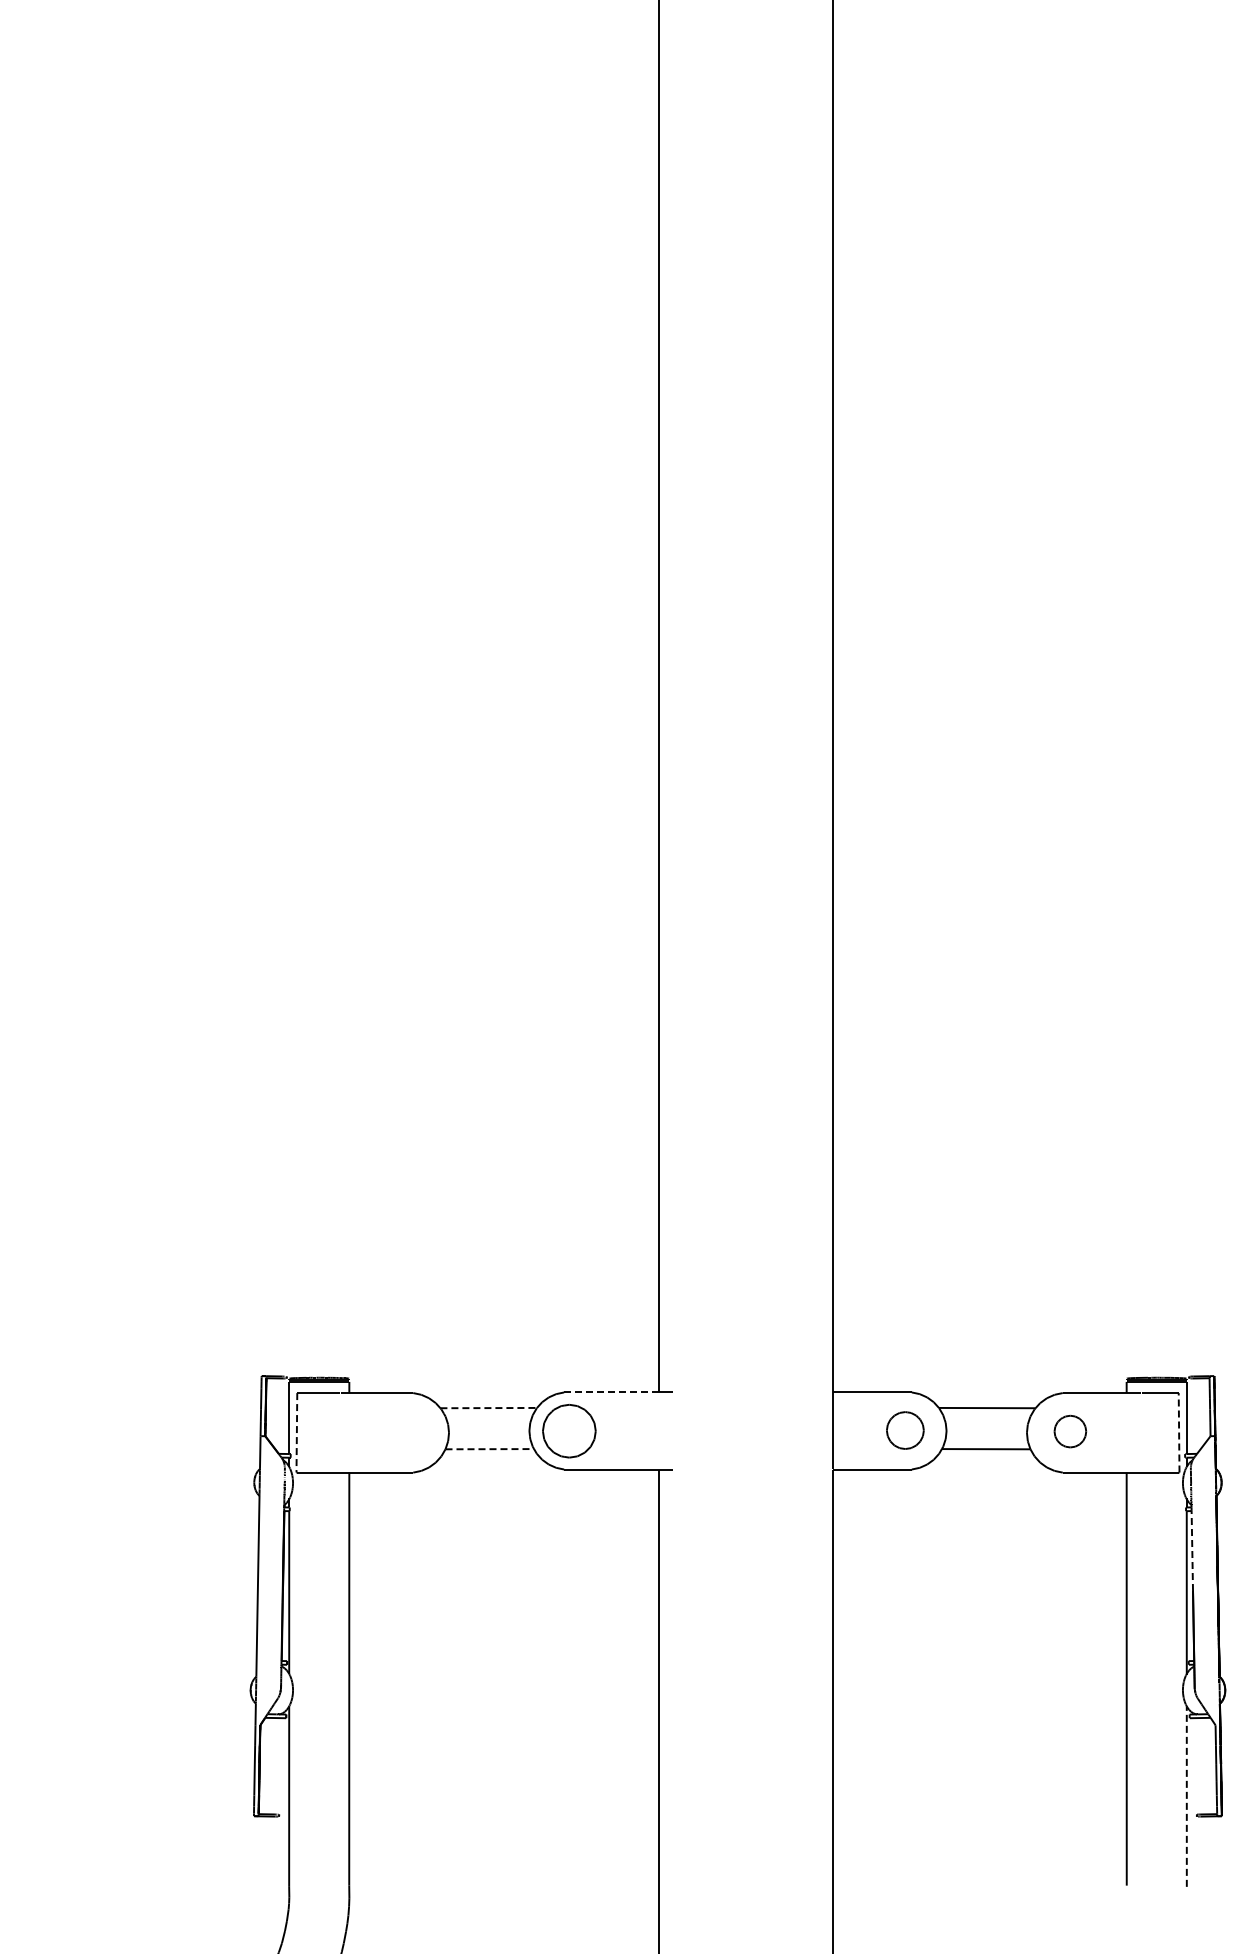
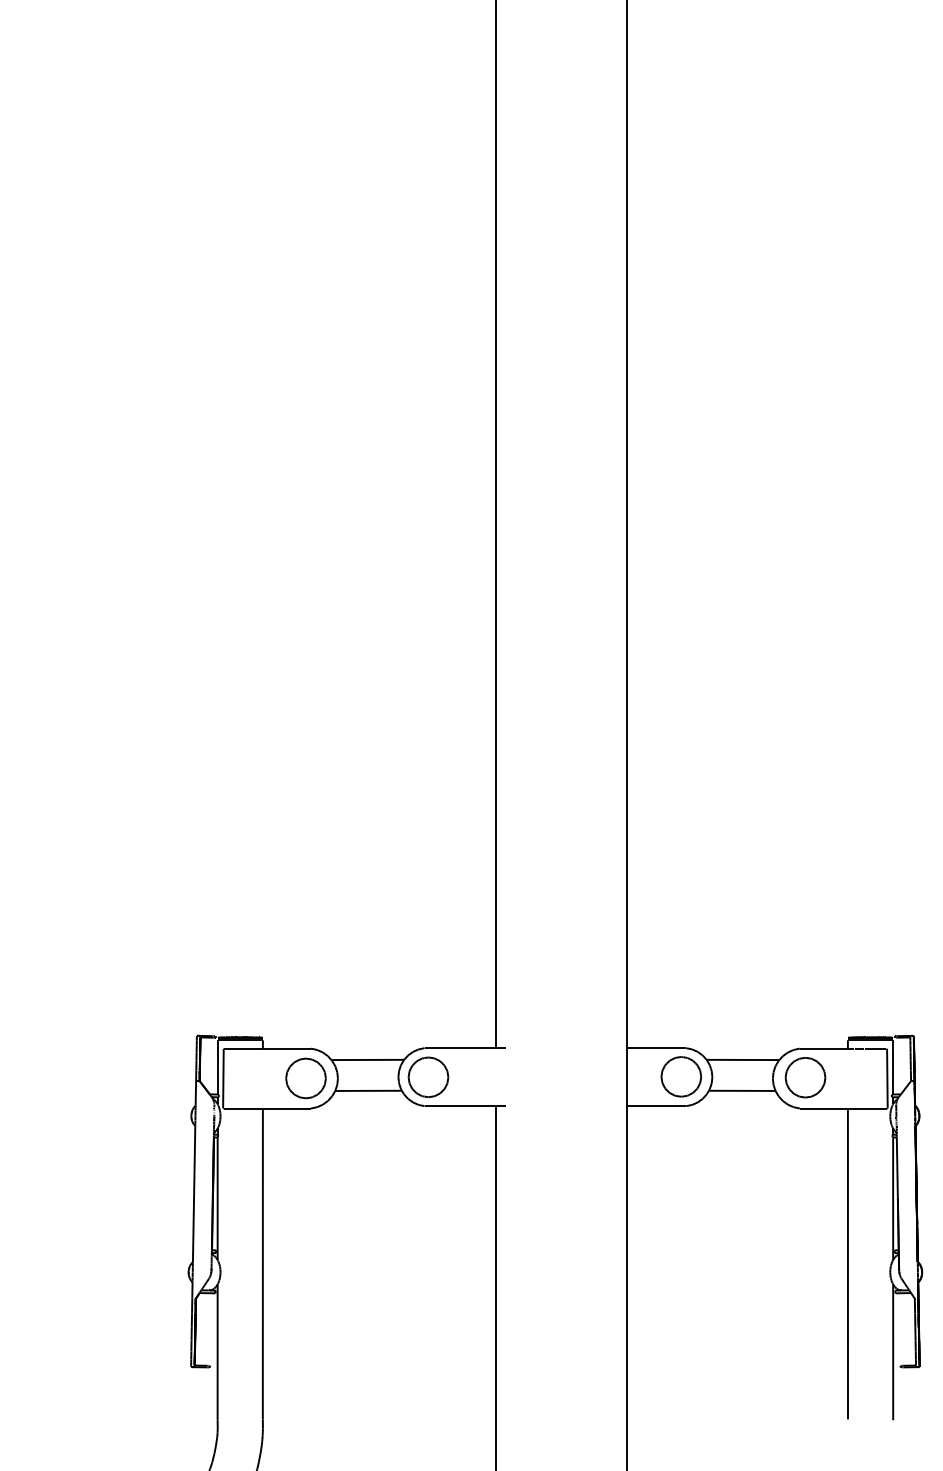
line: (611, 1392) -> (460, 1048), dashed -> solid
line: (489, 1408) -> (368, 1060), dashed -> solid
part: (905, 1430) -> (681, 1076), size x1.43
part: (1070, 1431) -> (805, 1077), size x1.67
line: (296, 1432) -> (223, 1078), dashed -> solid
part: (406, 1432) -> (305, 1078), added
line: (1179, 1432) -> (887, 1078), dashed -> solid
line: (490, 1449) -> (369, 1091), dashed -> solid
line: (1192, 1551) -> (897, 1167), dashed -> solid
line: (1186, 1796) -> (892, 1352), dashed -> solid

